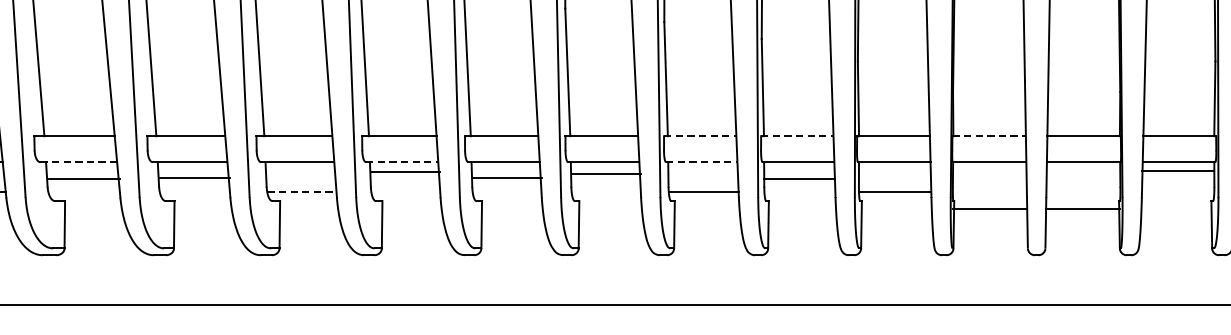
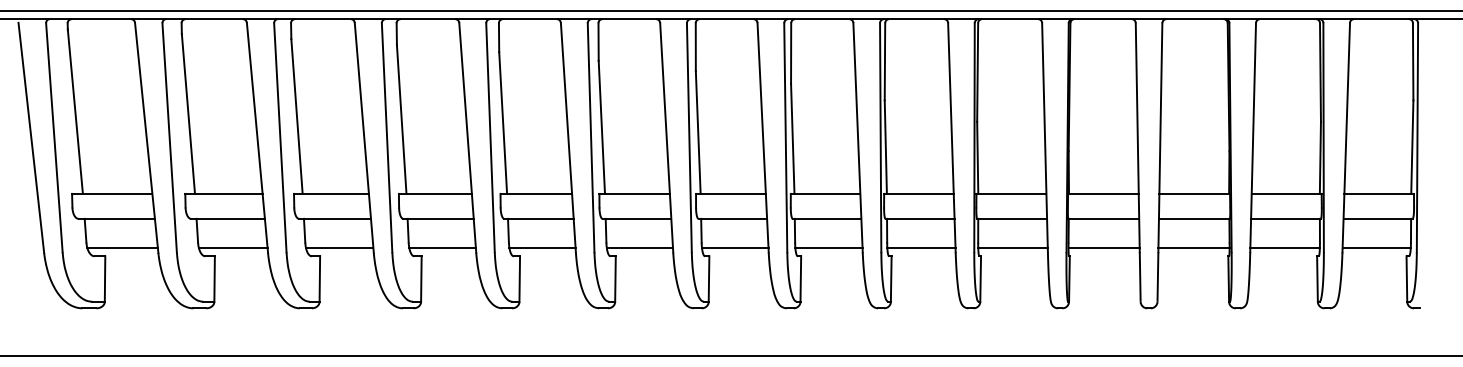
line: (700, 135) -> (825, 193), dashed -> solid
line: (796, 135) -> (918, 193), dashed -> solid
line: (989, 135) -> (1103, 193), dashed -> solid
line: (79, 161) -> (228, 218), dashed -> solid
line: (402, 161) -> (539, 218), dashed -> solid
line: (702, 161) -> (827, 218), dashed -> solid
line: (1177, 170) -> (1284, 247), moved
line: (405, 171) -> (542, 247), moved
line: (606, 173) -> (735, 247), moved
line: (194, 177) -> (339, 247), moved
line: (506, 177) -> (639, 247), moved
line: (83, 178) -> (232, 247), moved
line: (799, 178) -> (921, 247), moved
line: (302, 191) -> (443, 247), dashed -> solid
line: (989, 208) -> (1103, 247), moved
line: (1082, 208) -> (1193, 247), moved

